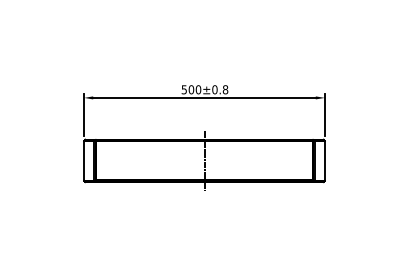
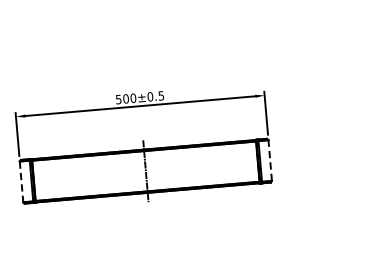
text: (225, 89) -> (161, 95), 500±0.8 -> 500±0.5
line: (84, 160) -> (21, 181), solid -> dashed
line: (324, 160) -> (269, 160), solid -> dashed

